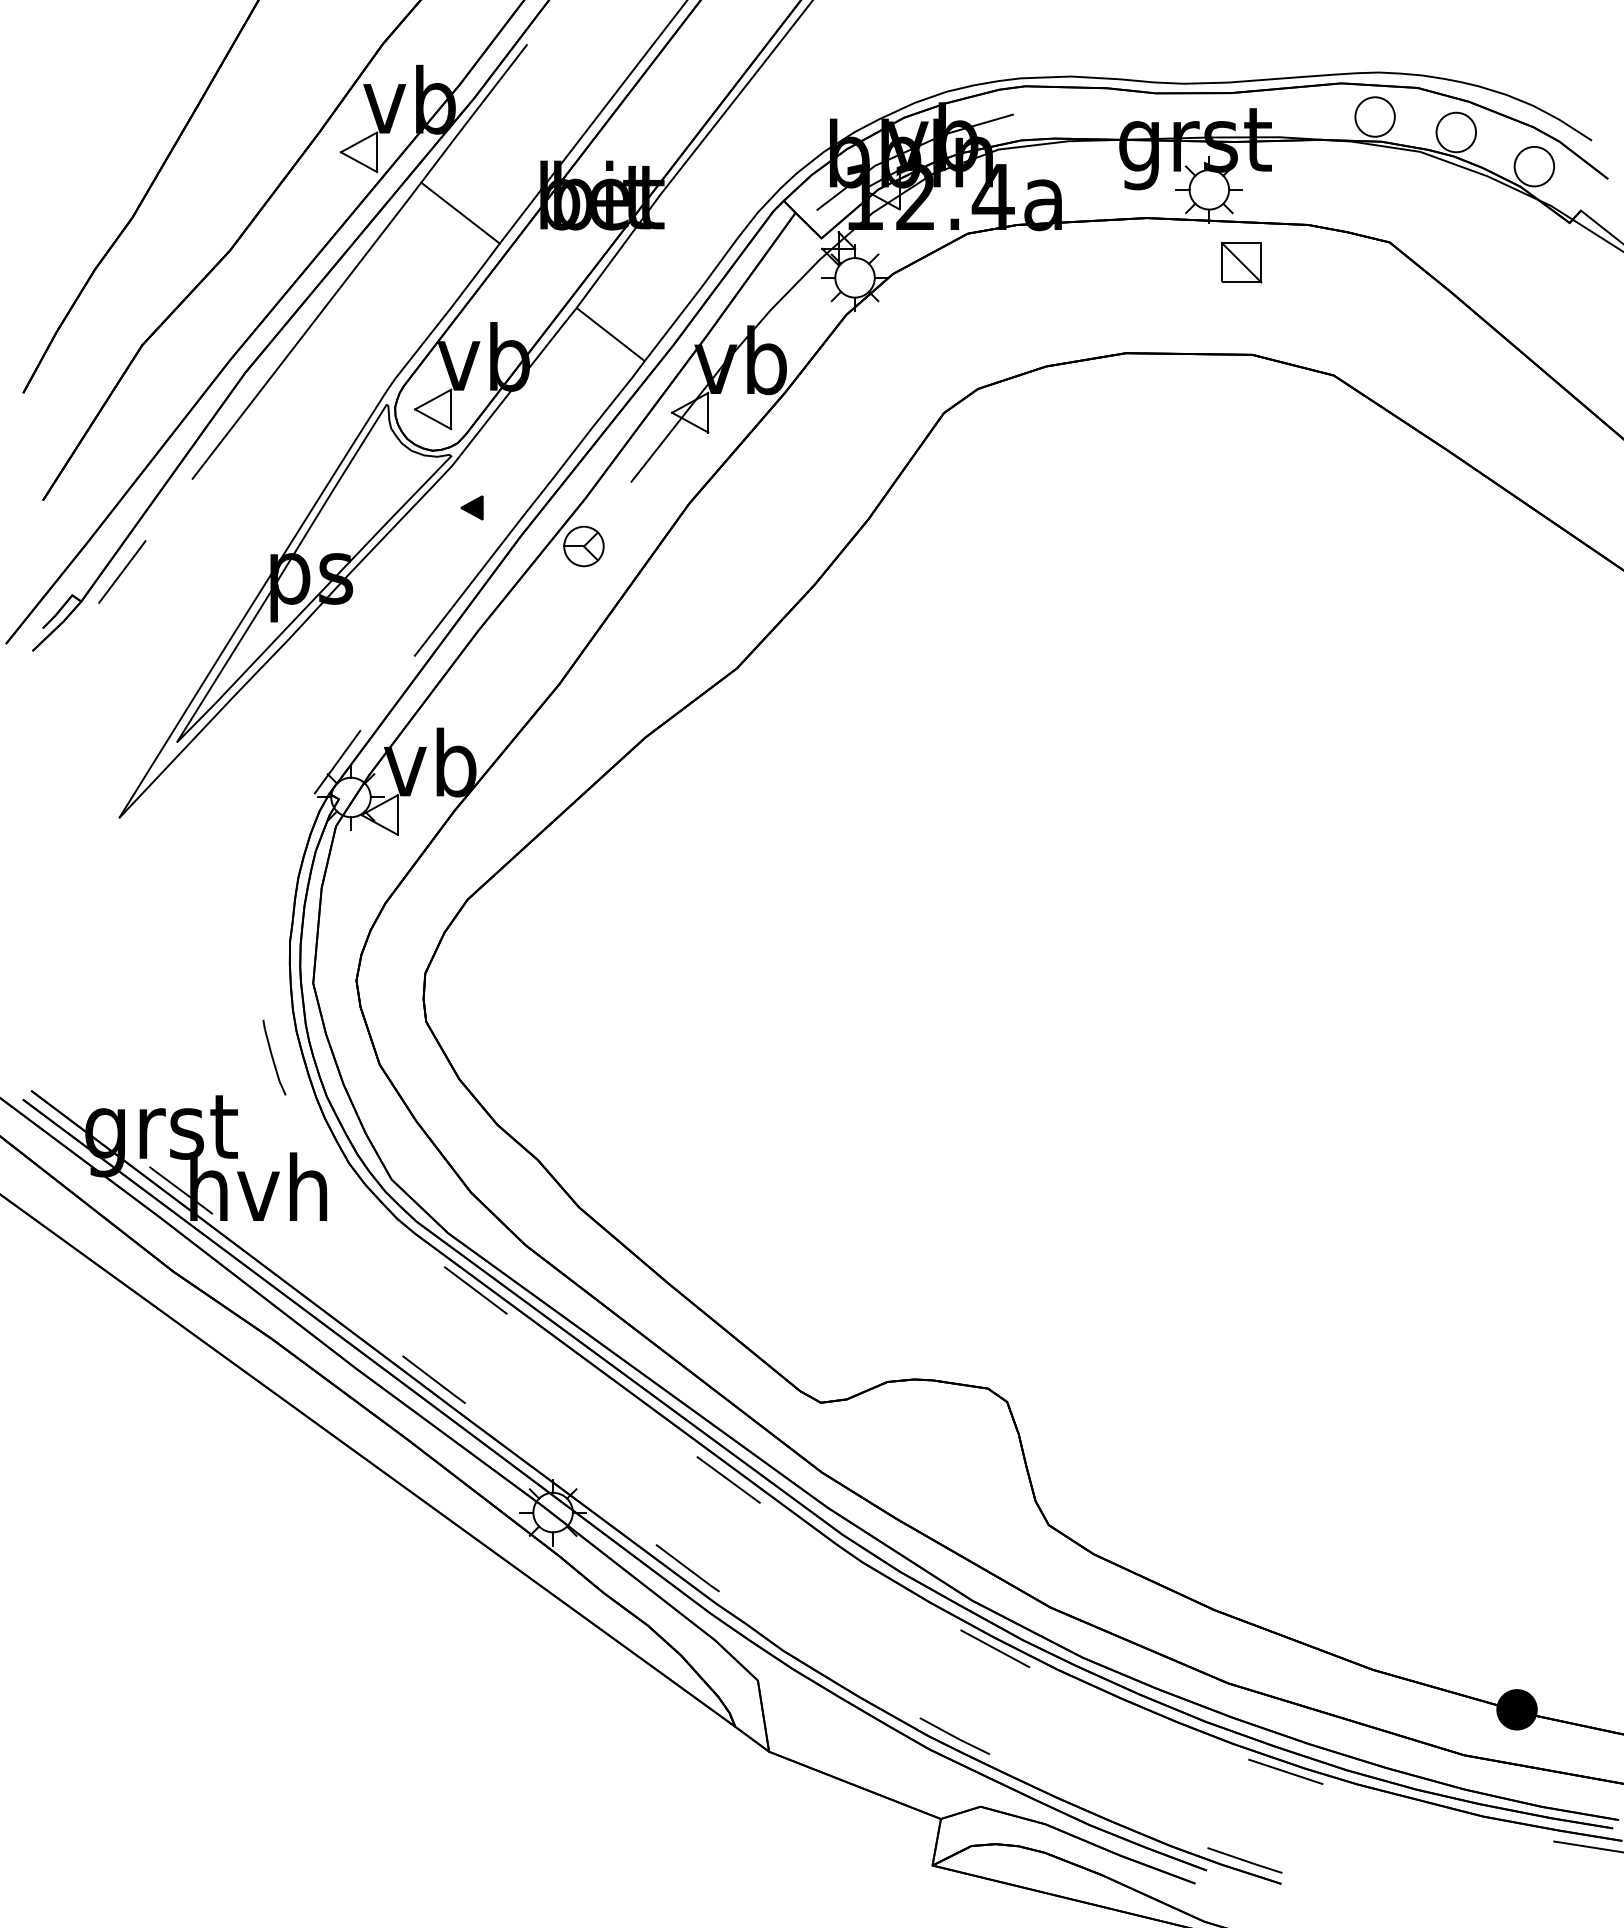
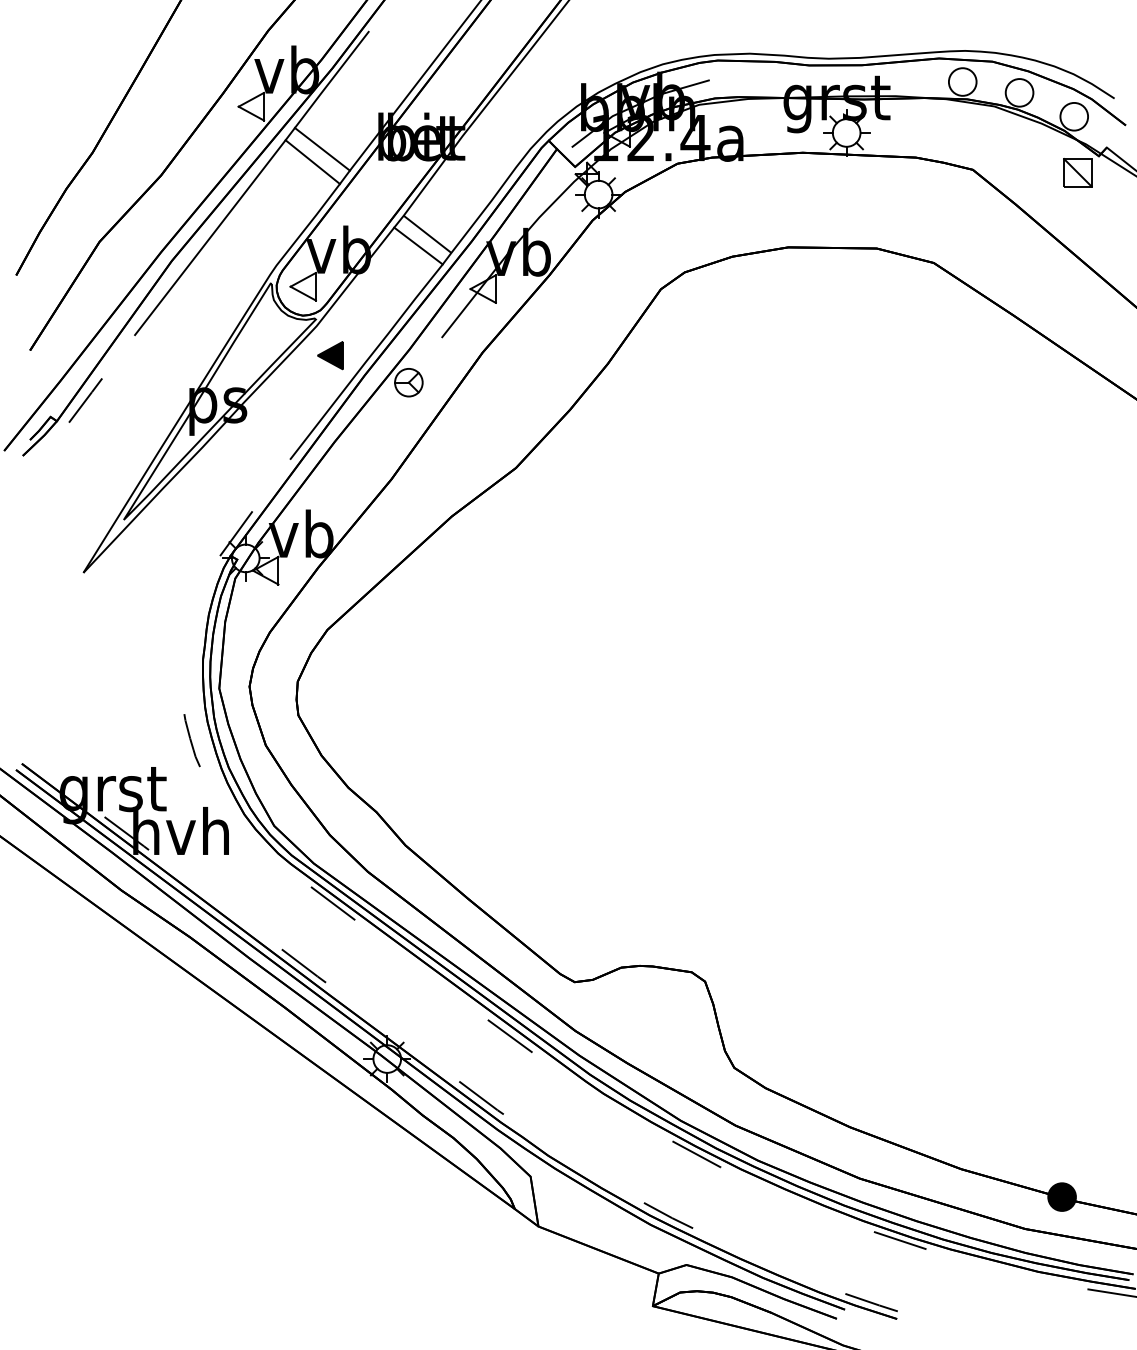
line: (446, 231) -> (312, 162), added
part: (1241, 262) -> (1077, 172), moved
line: (597, 351) -> (418, 246), added
part: (471, 507) -> (330, 355), size x1.67

